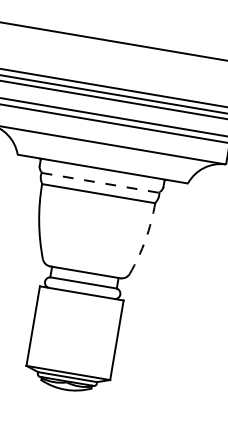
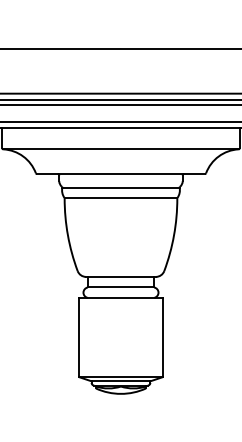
line: (101, 182) -> (121, 187), dashed -> solid
arc: (146, 239) -> (174, 235), dashed -> solid

